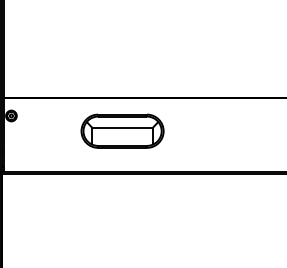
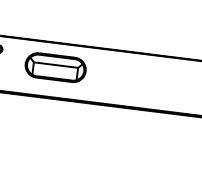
part: (122, 130) -> (55, 67), moved

